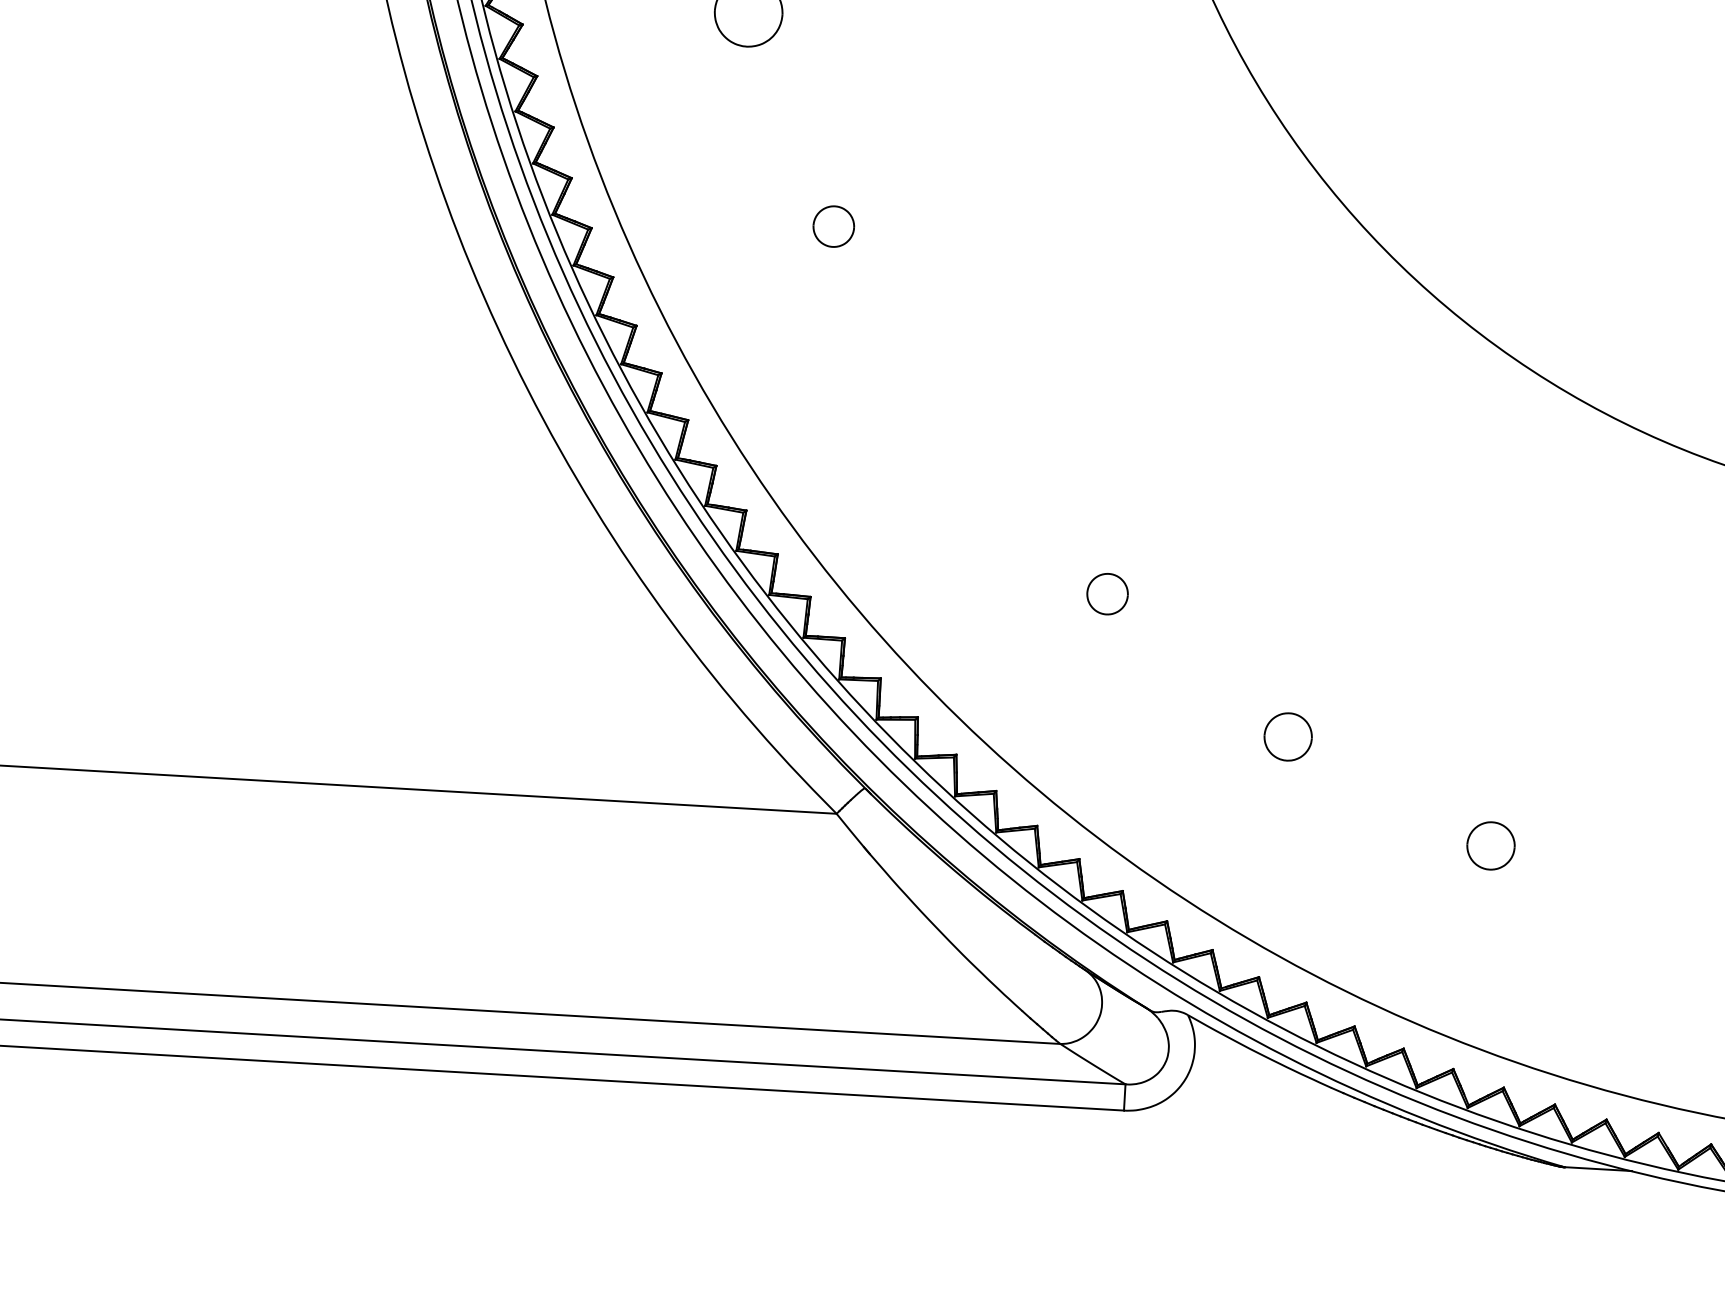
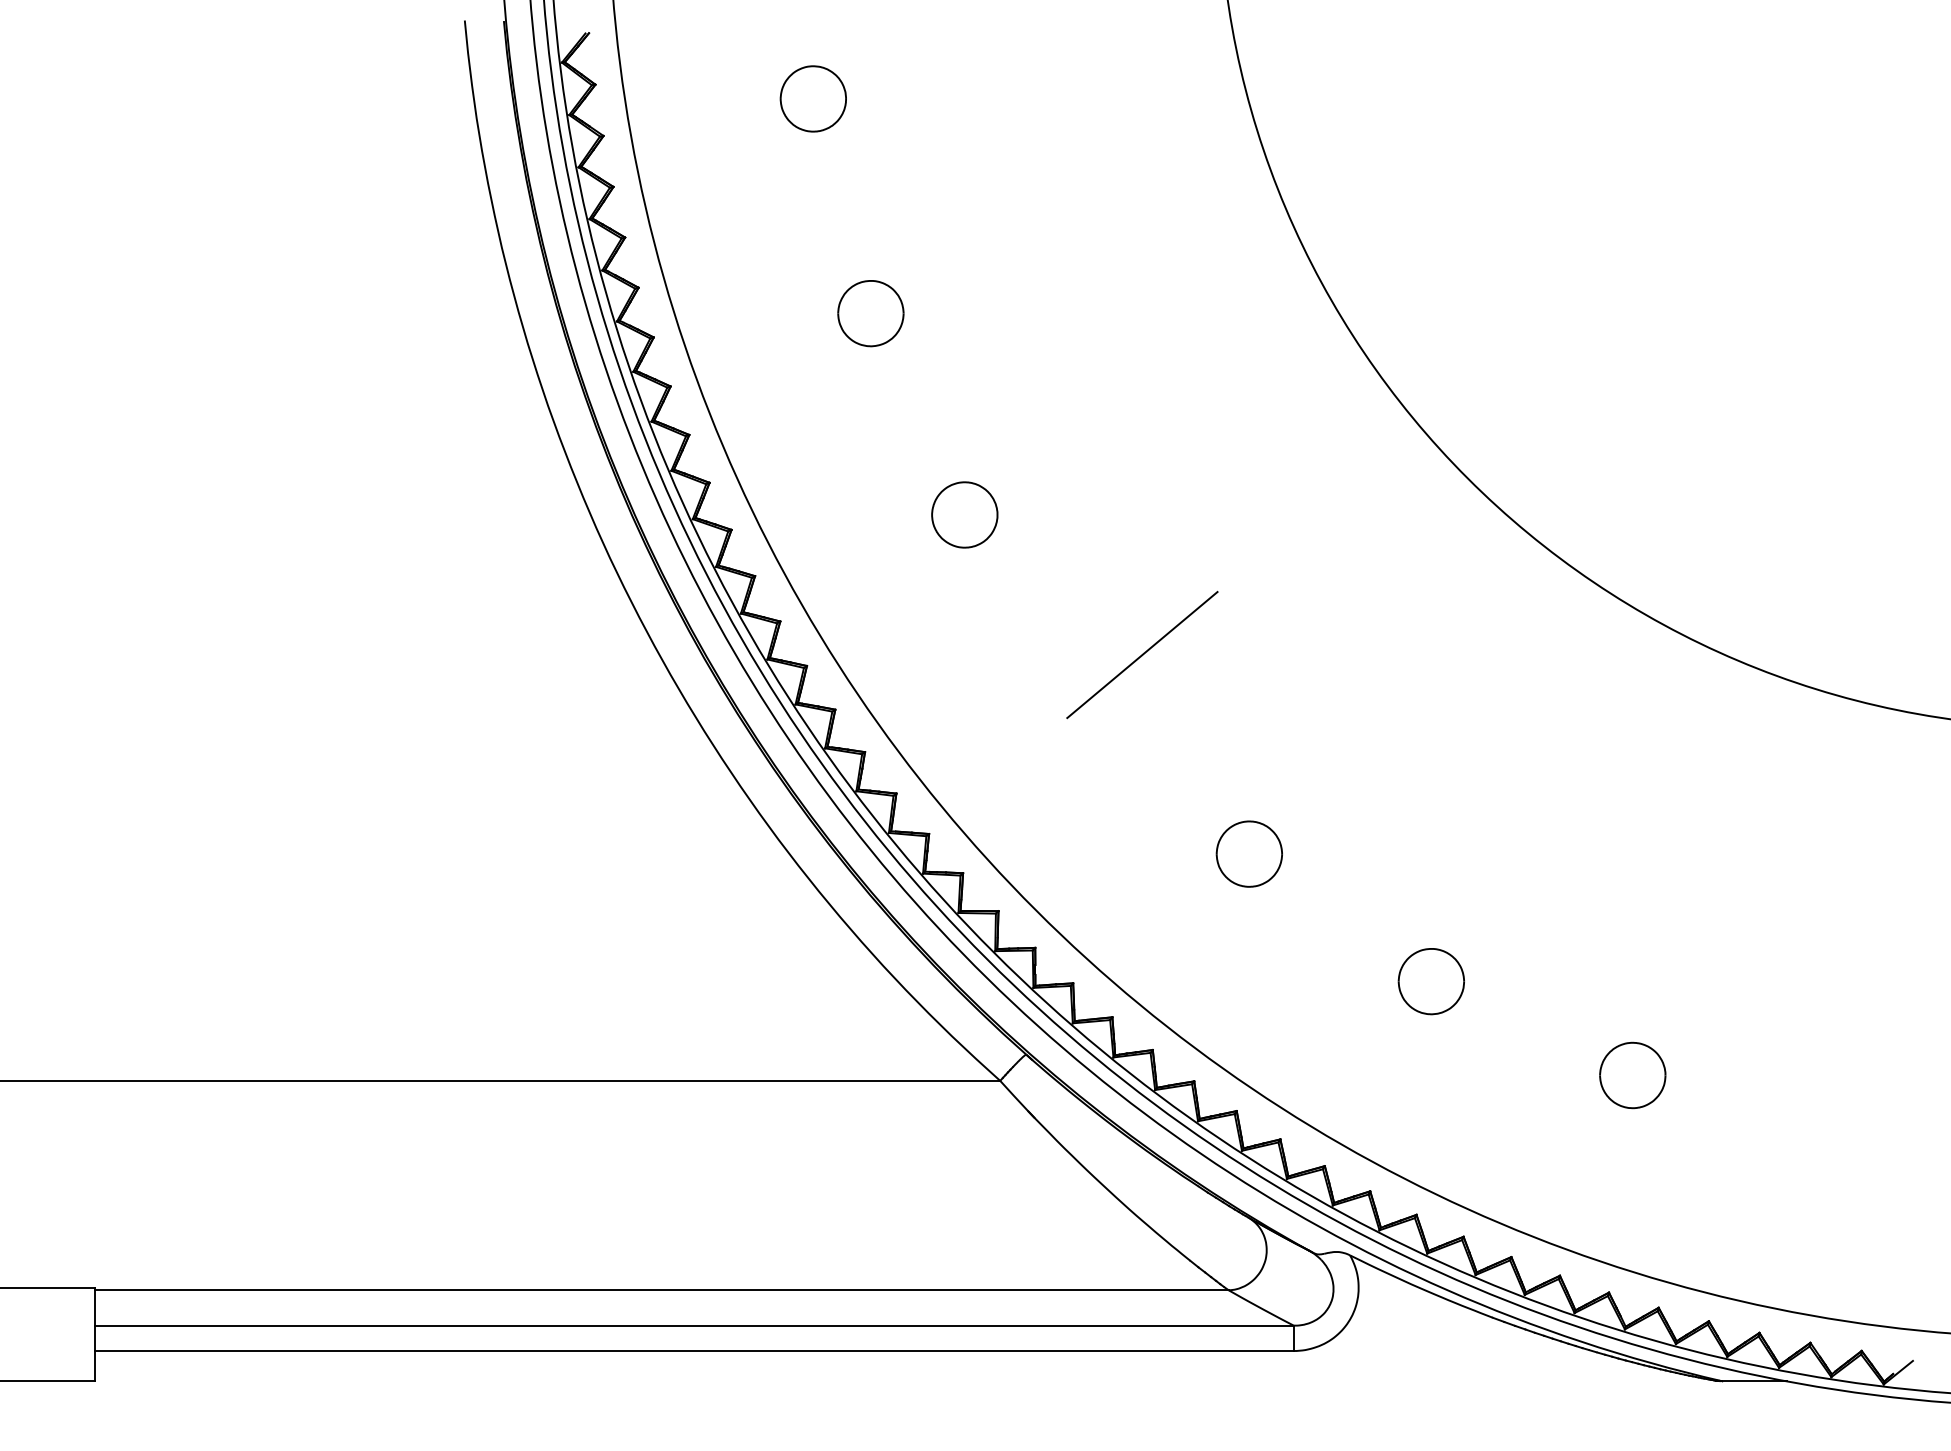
part: (833, 226) -> (964, 514), size x1.67
line: (1009, 382) -> (1142, 655), added
part: (1106, 593) -> (1248, 853), size x1.67
part: (1287, 736) -> (1430, 981), size x1.43
part: (1490, 845) -> (1632, 1075), size x1.43

